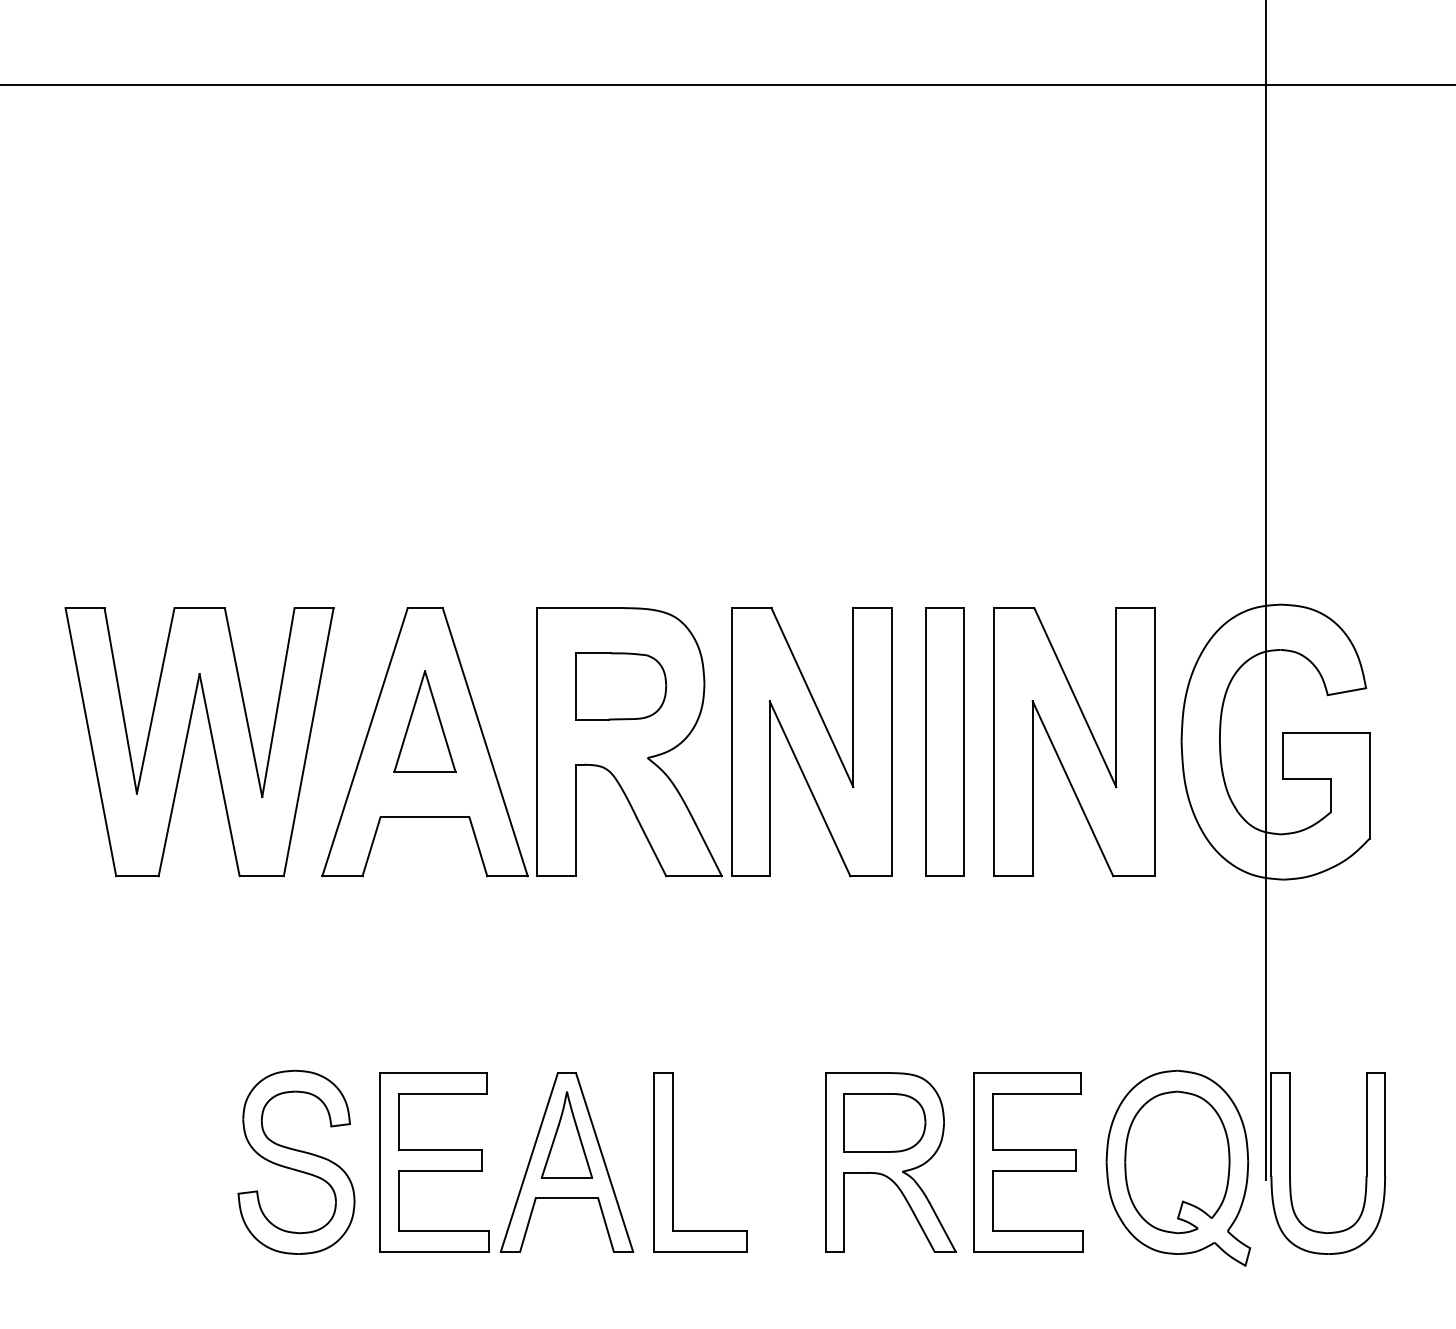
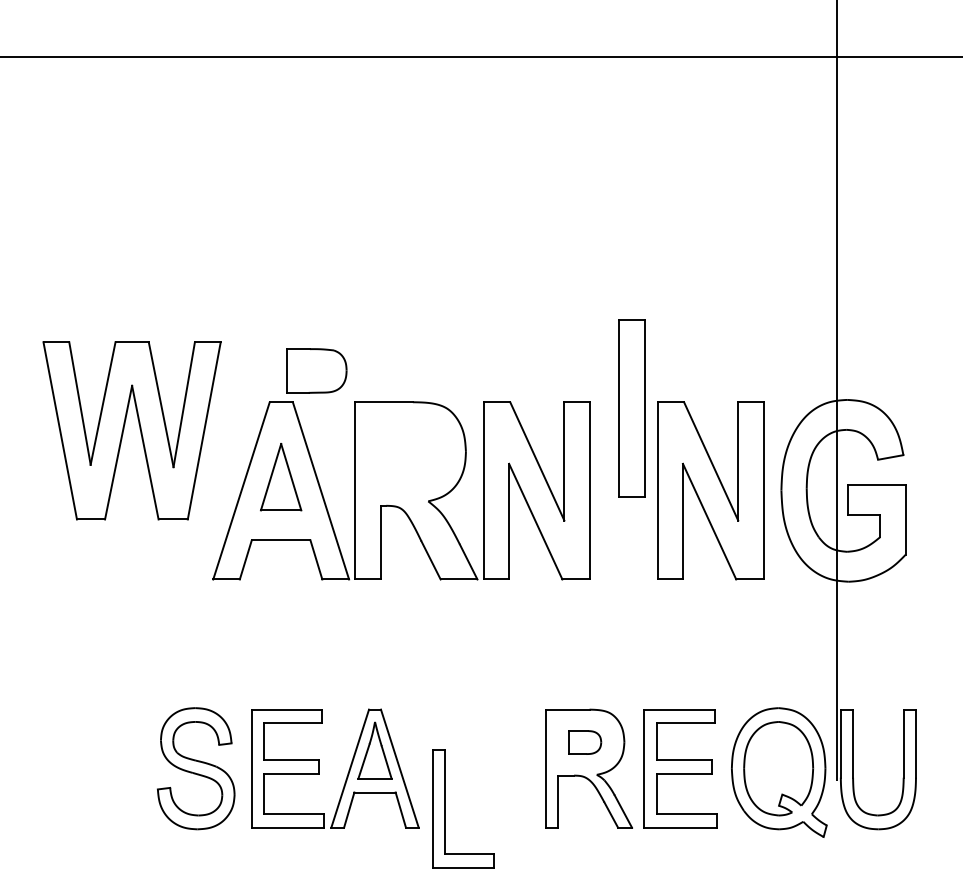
part: (620, 685) -> (316, 370), moved
part: (188, 740) -> (124, 429), moved
part: (944, 741) -> (631, 408), moved
part: (883, 1122) -> (584, 742), size x0.6
part: (673, 1162) -> (445, 808), moved

